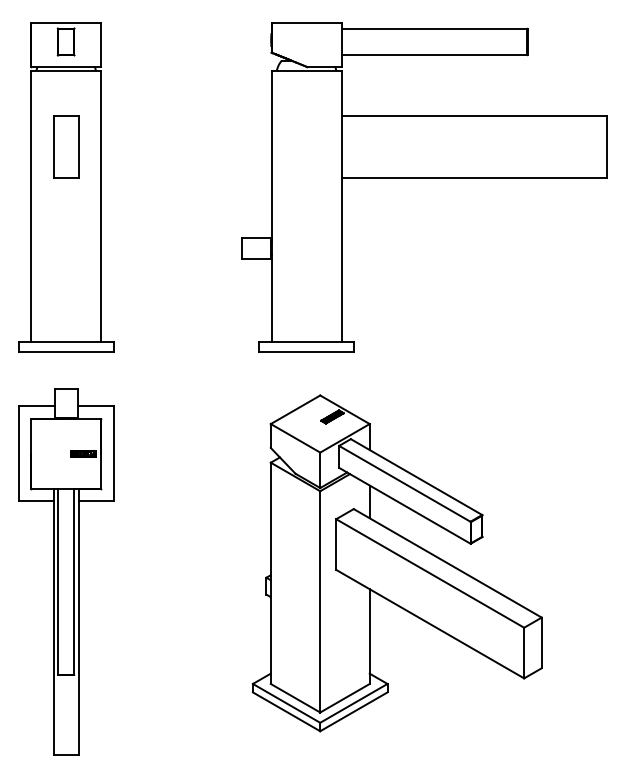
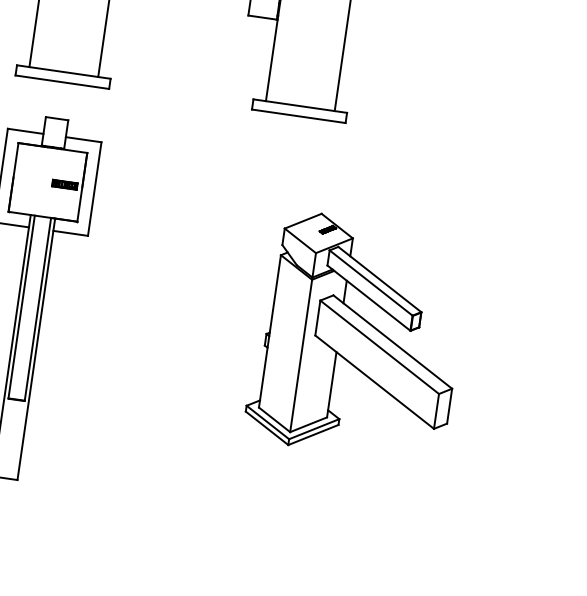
part: (396, 563) -> (357, 337), size x0.7

